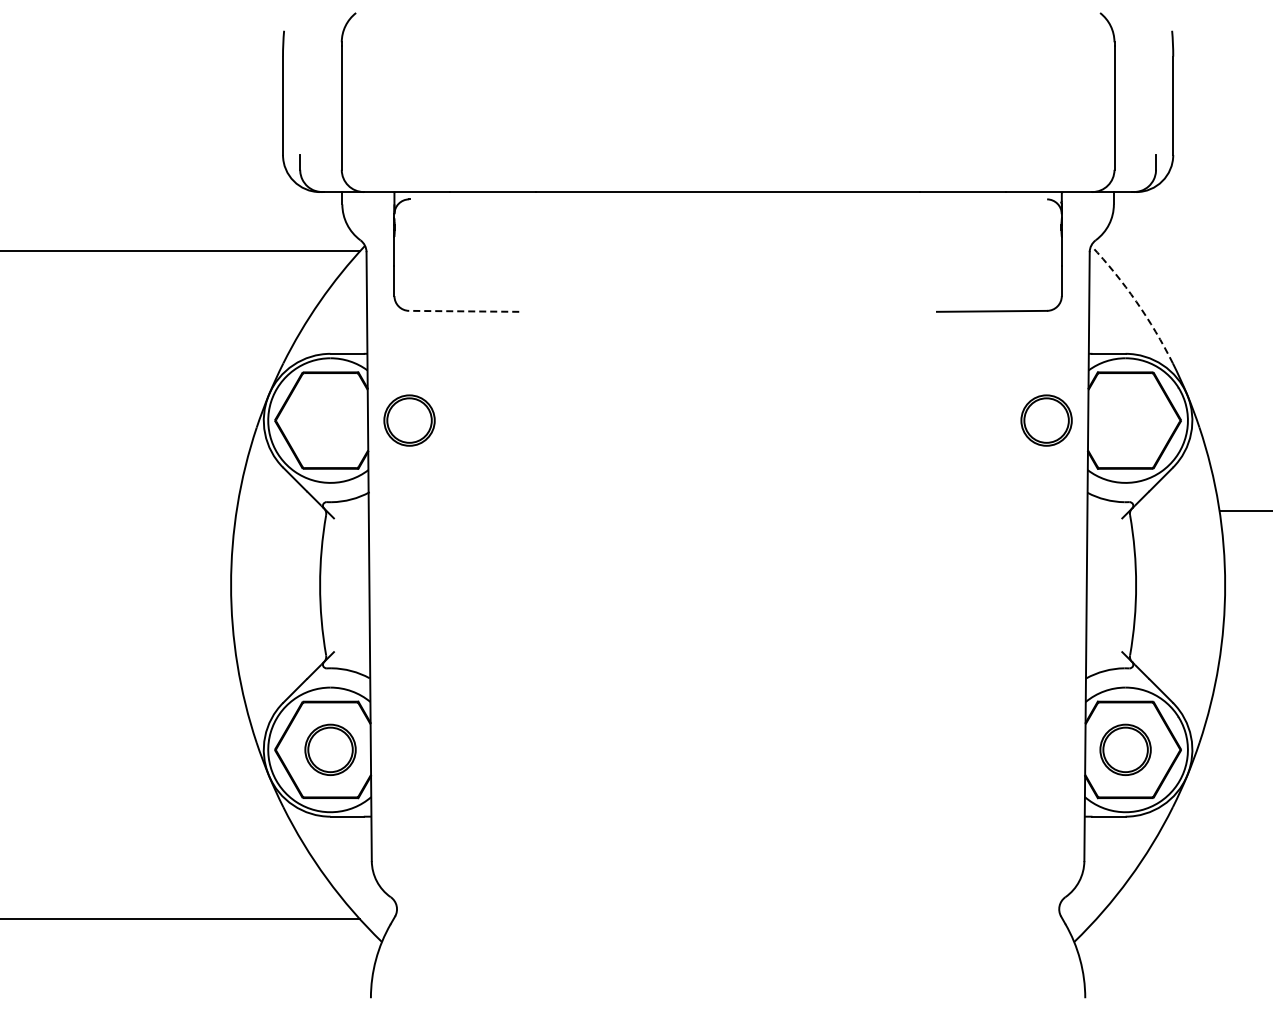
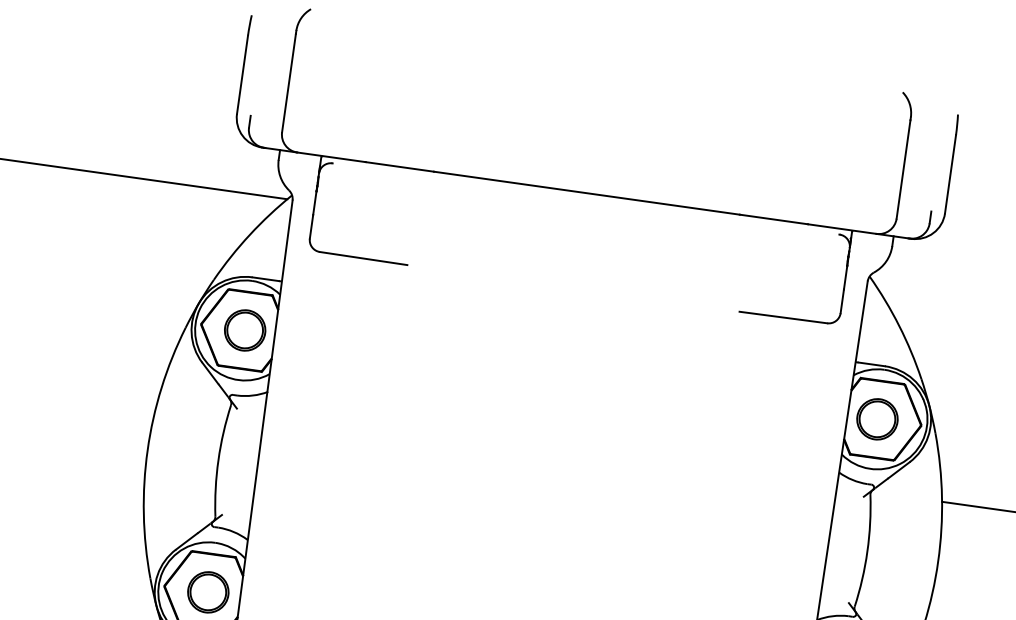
arc: (1136, 301) -> (899, 325), dashed -> solid
line: (463, 311) -> (363, 258), dashed -> solid
part: (409, 420) -> (245, 330), moved
part: (1046, 420) -> (877, 419), moved

